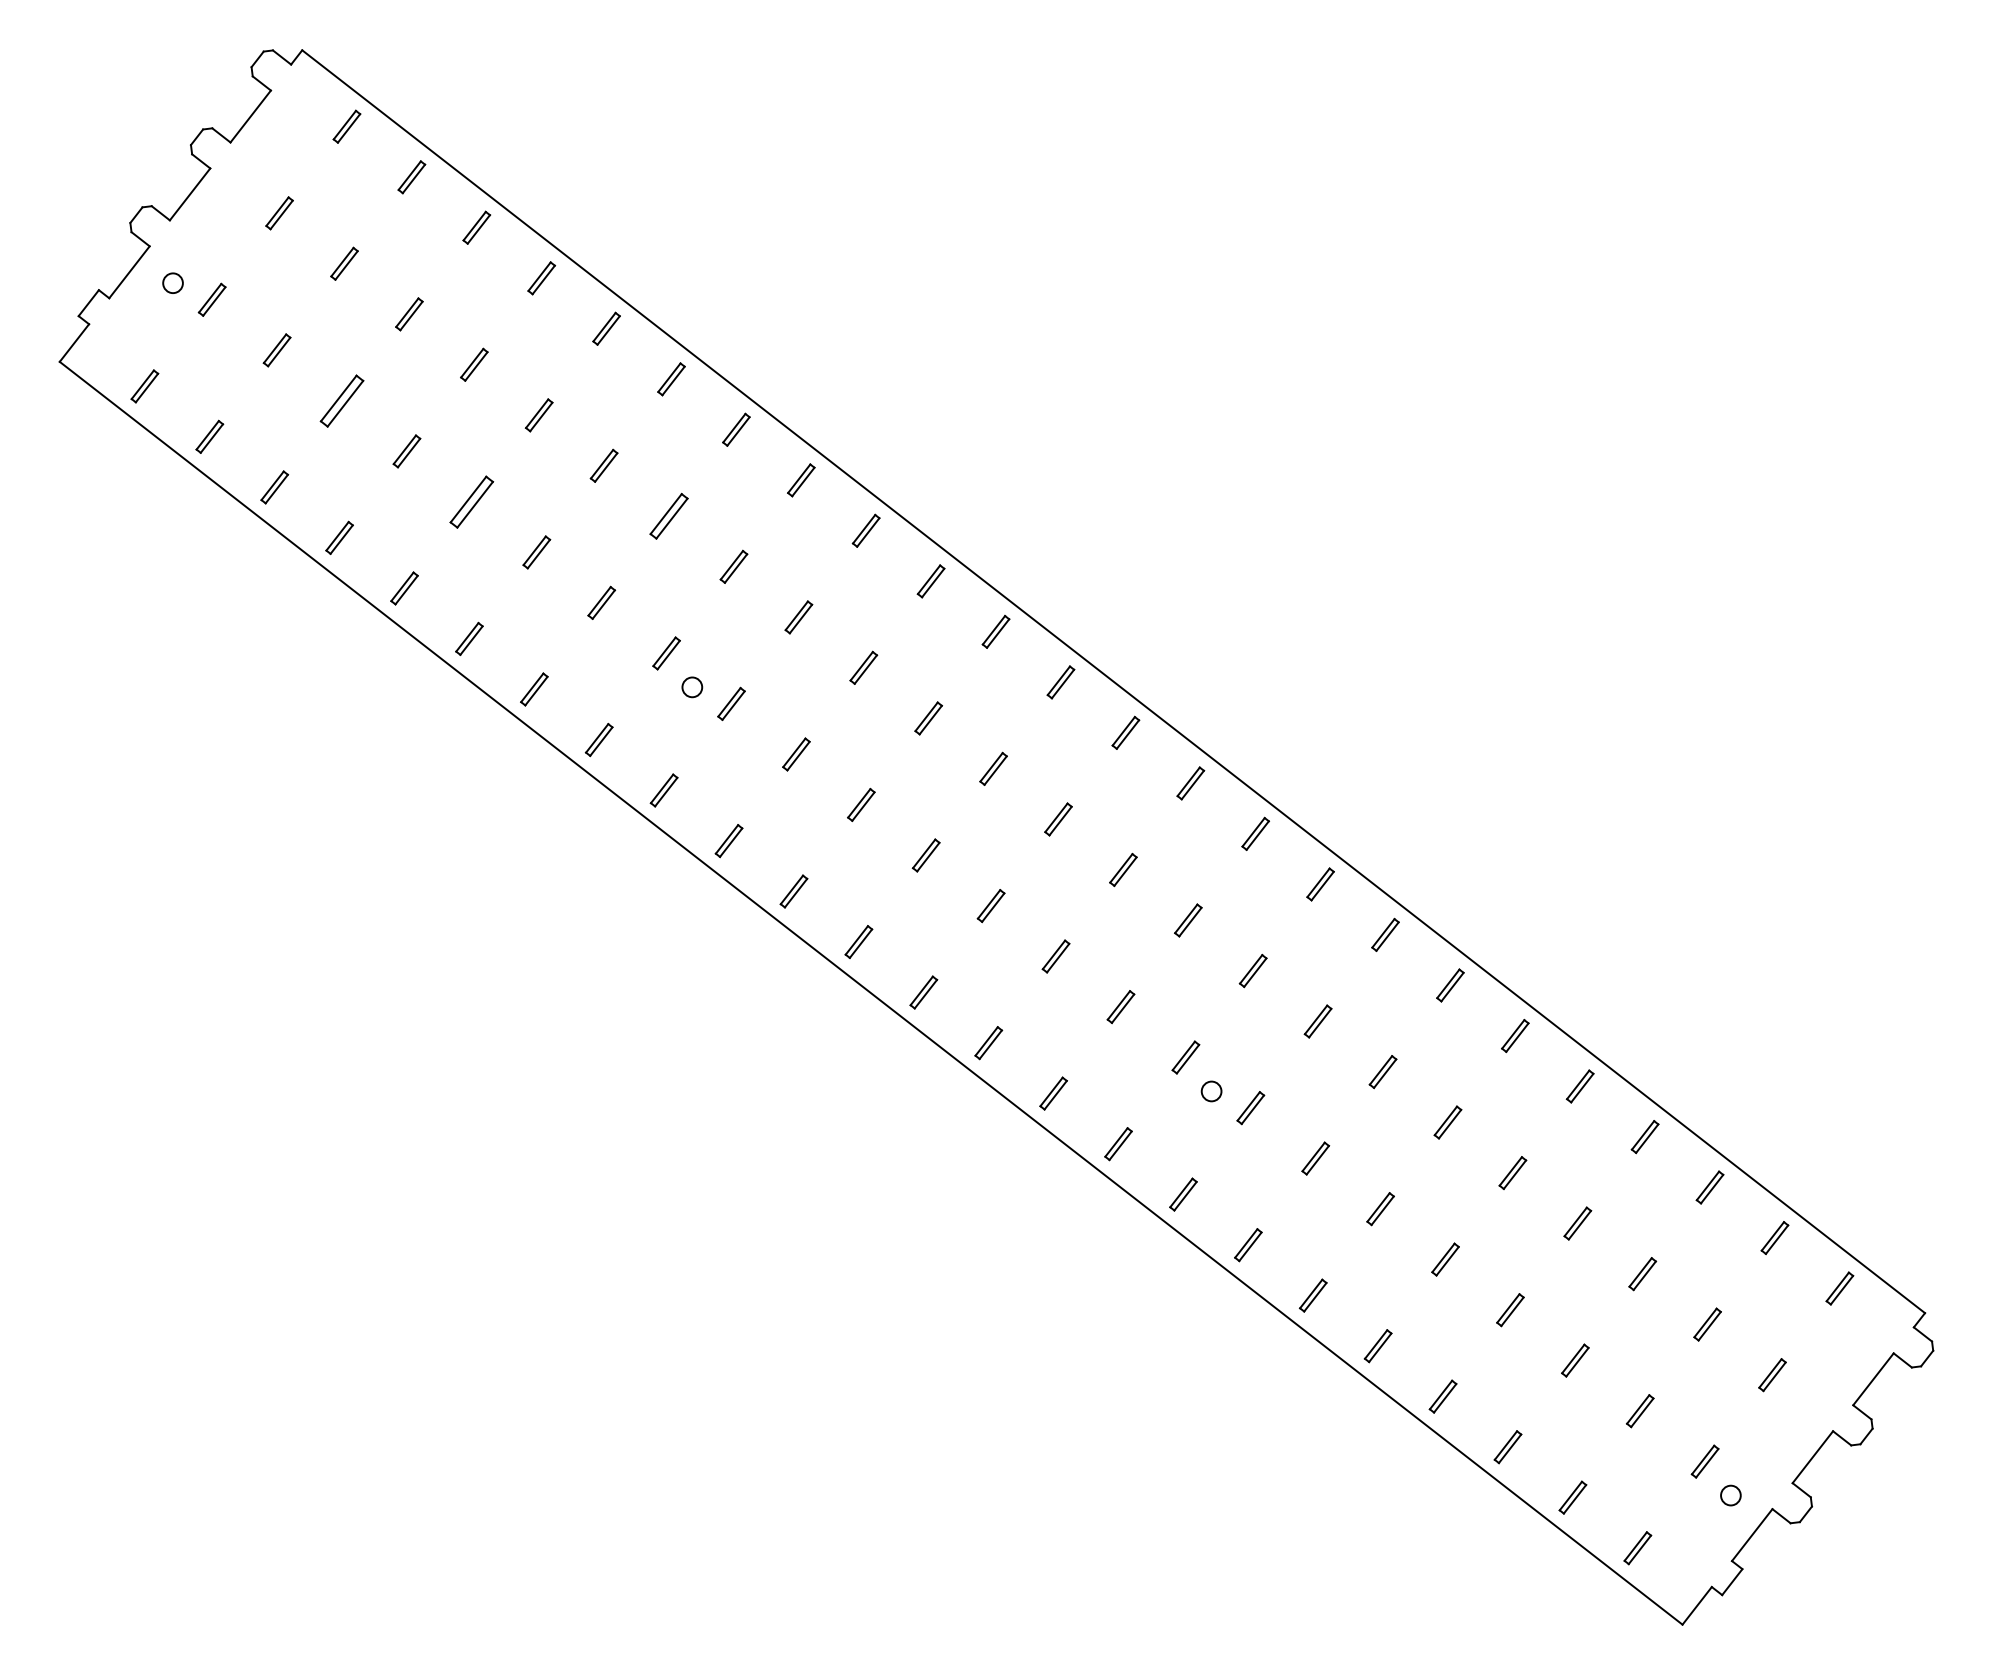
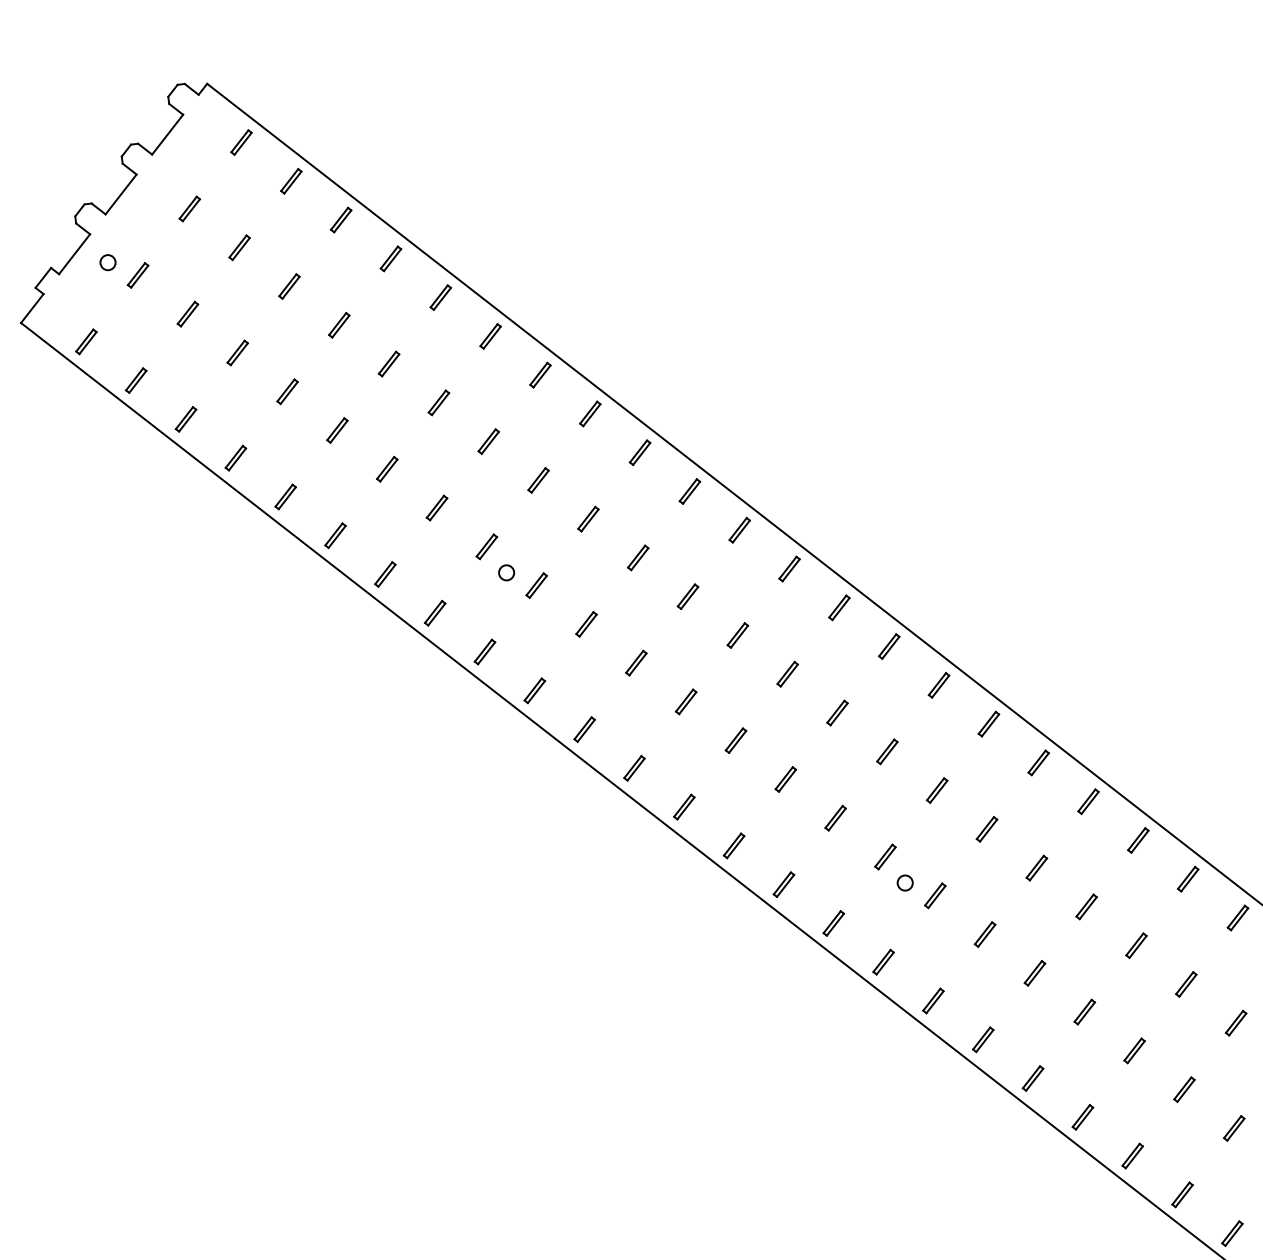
part: (341, 400) -> (237, 352), size x0.62
part: (471, 501) -> (337, 430), size x0.62
part: (668, 516) -> (488, 441), size x0.71

